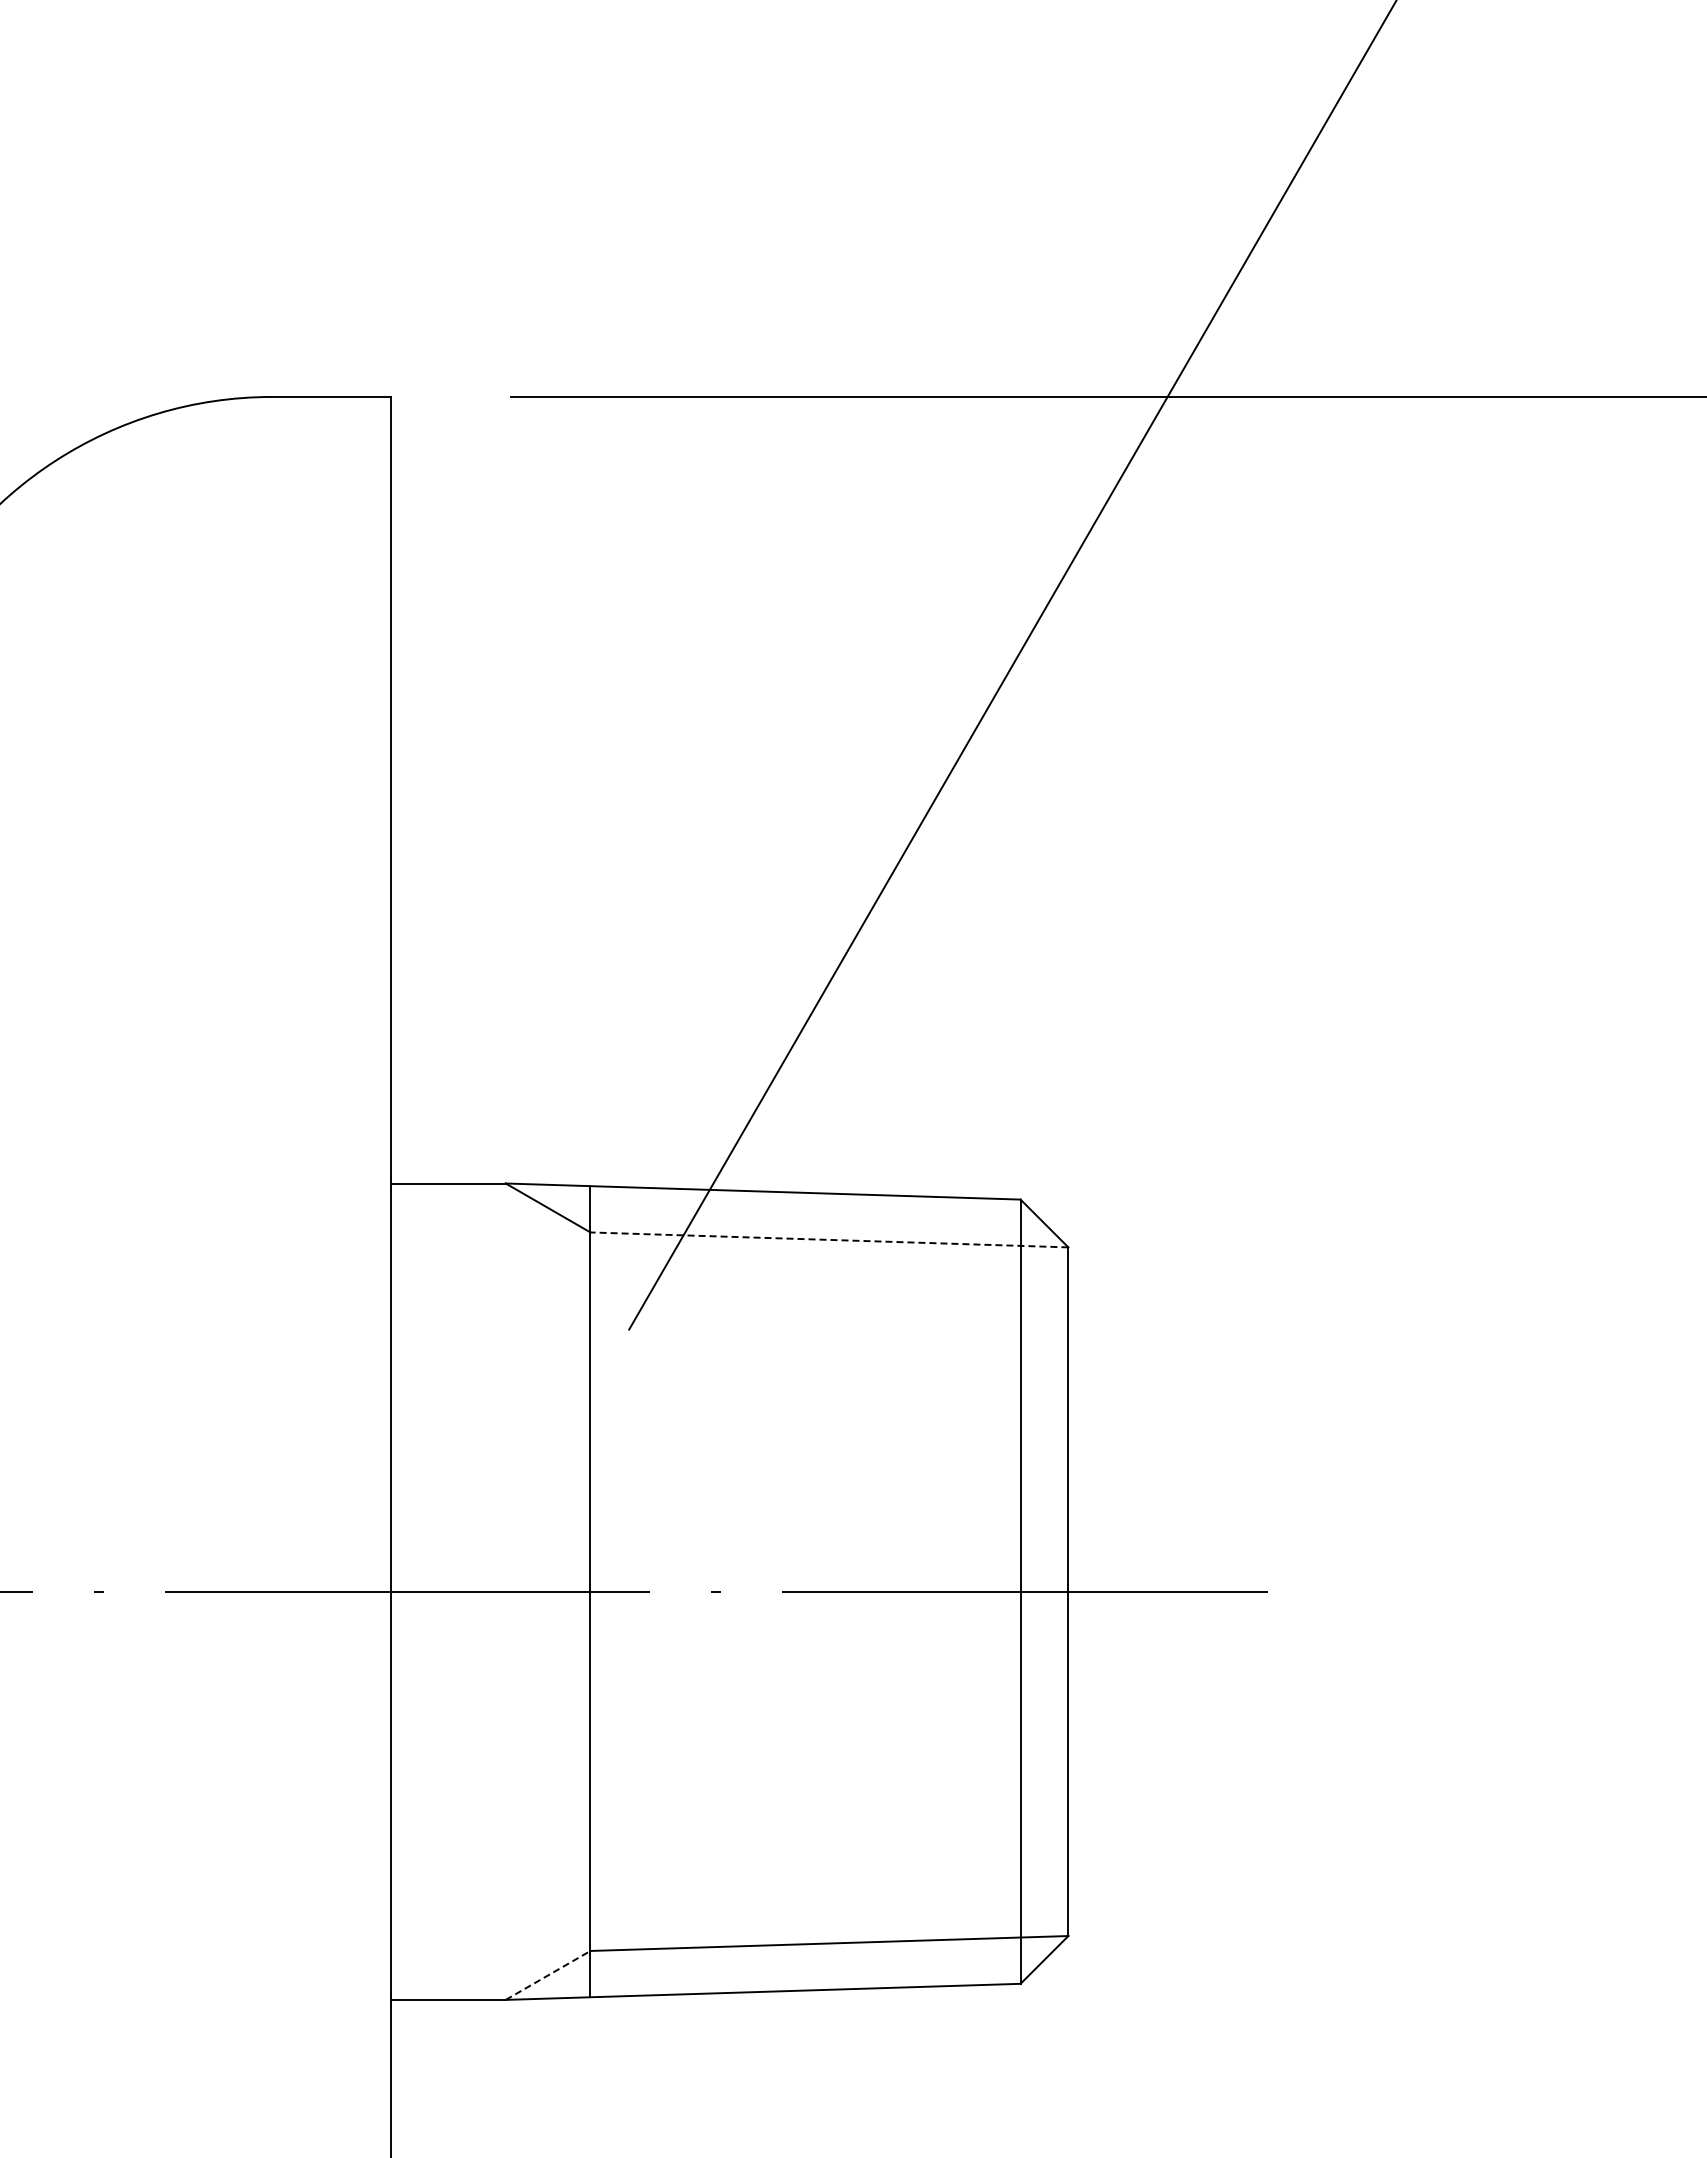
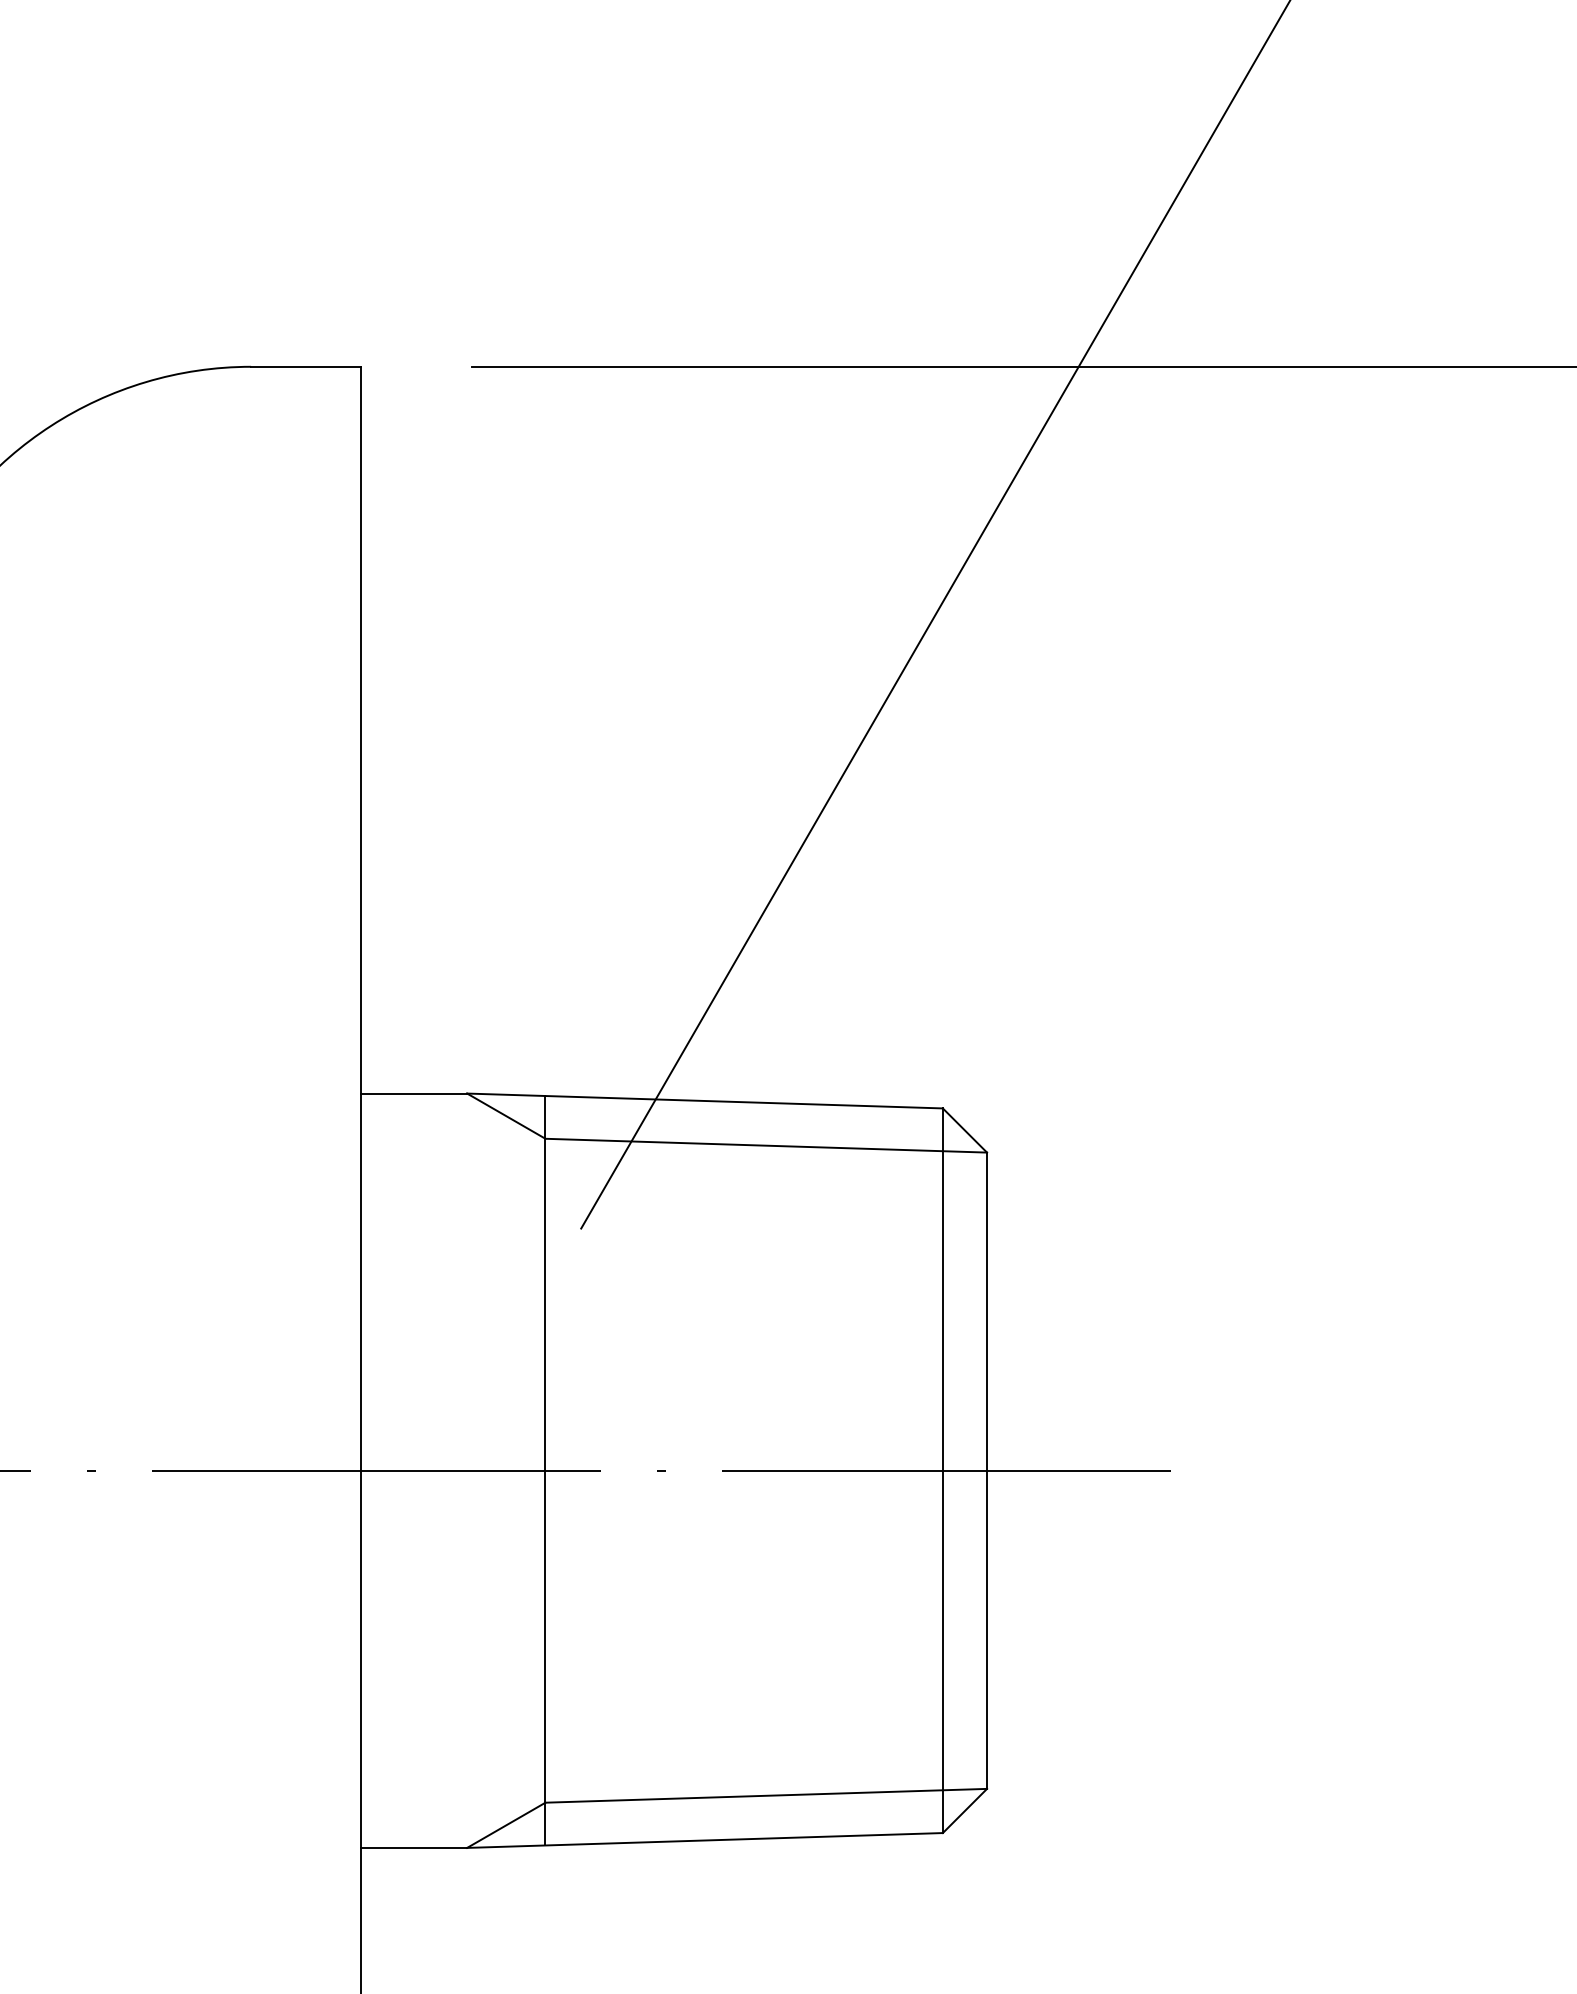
line: (828, 1239) -> (765, 1145), dashed -> solid
line: (548, 1975) -> (506, 1825), dashed -> solid

